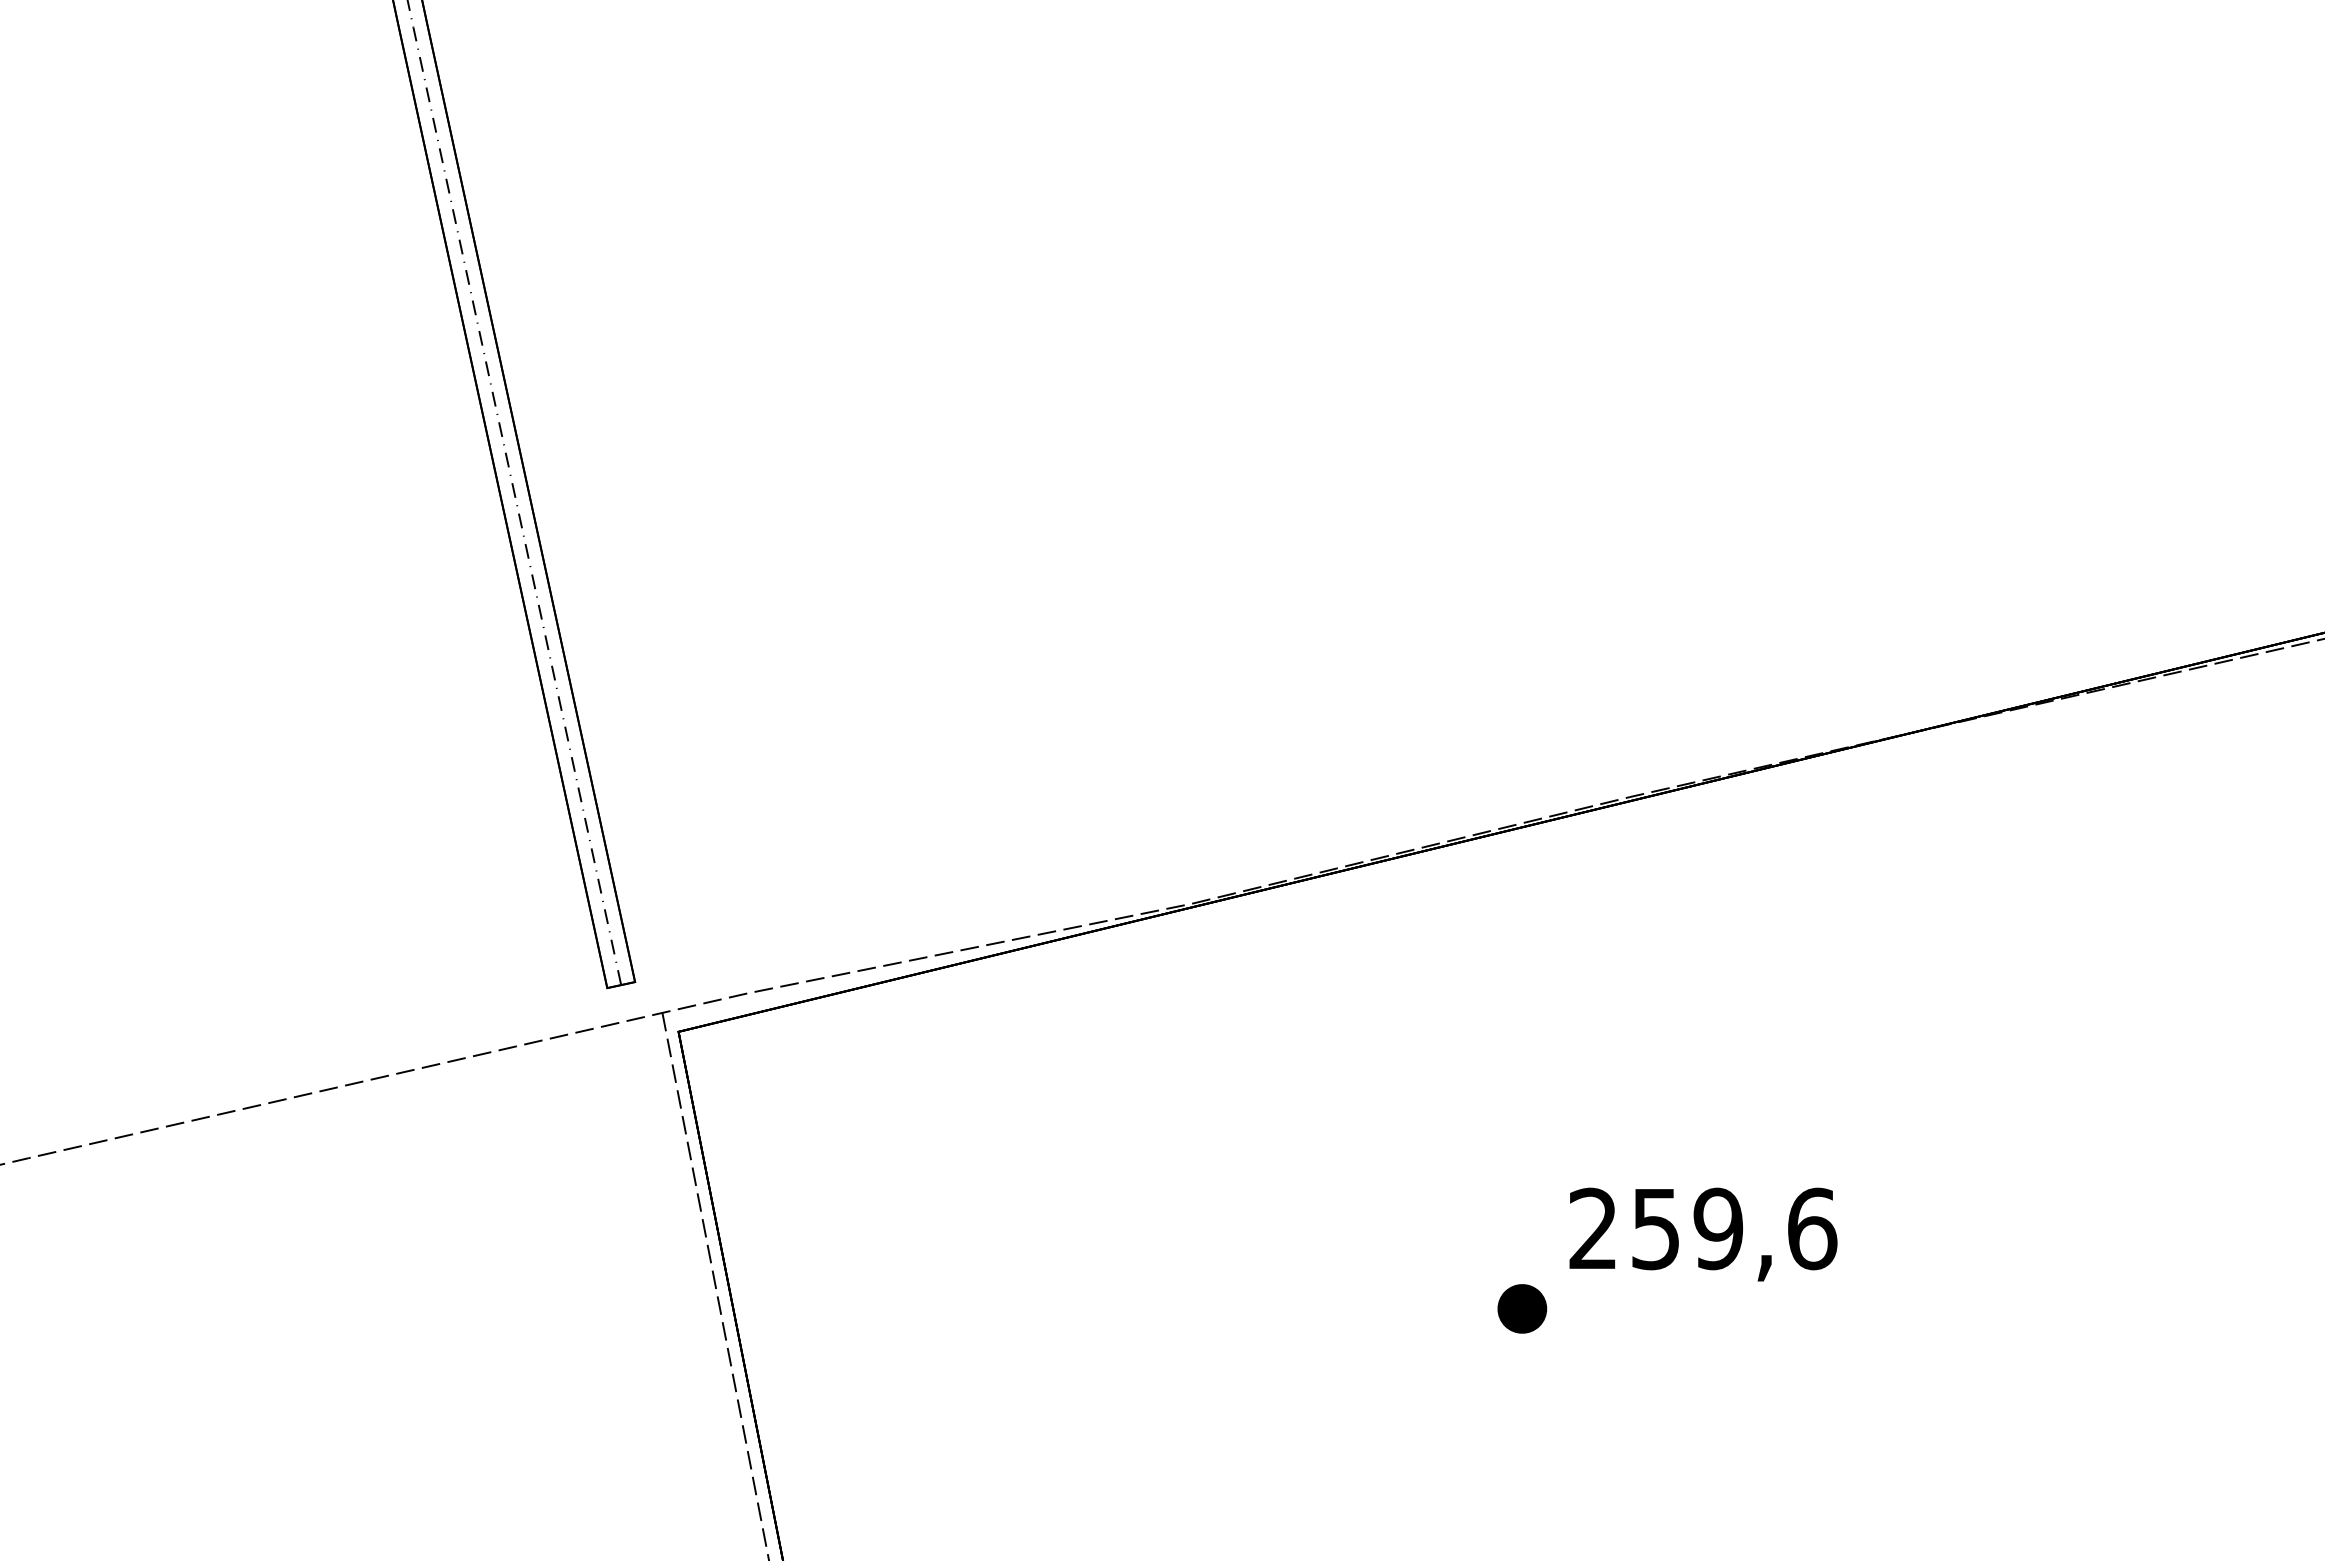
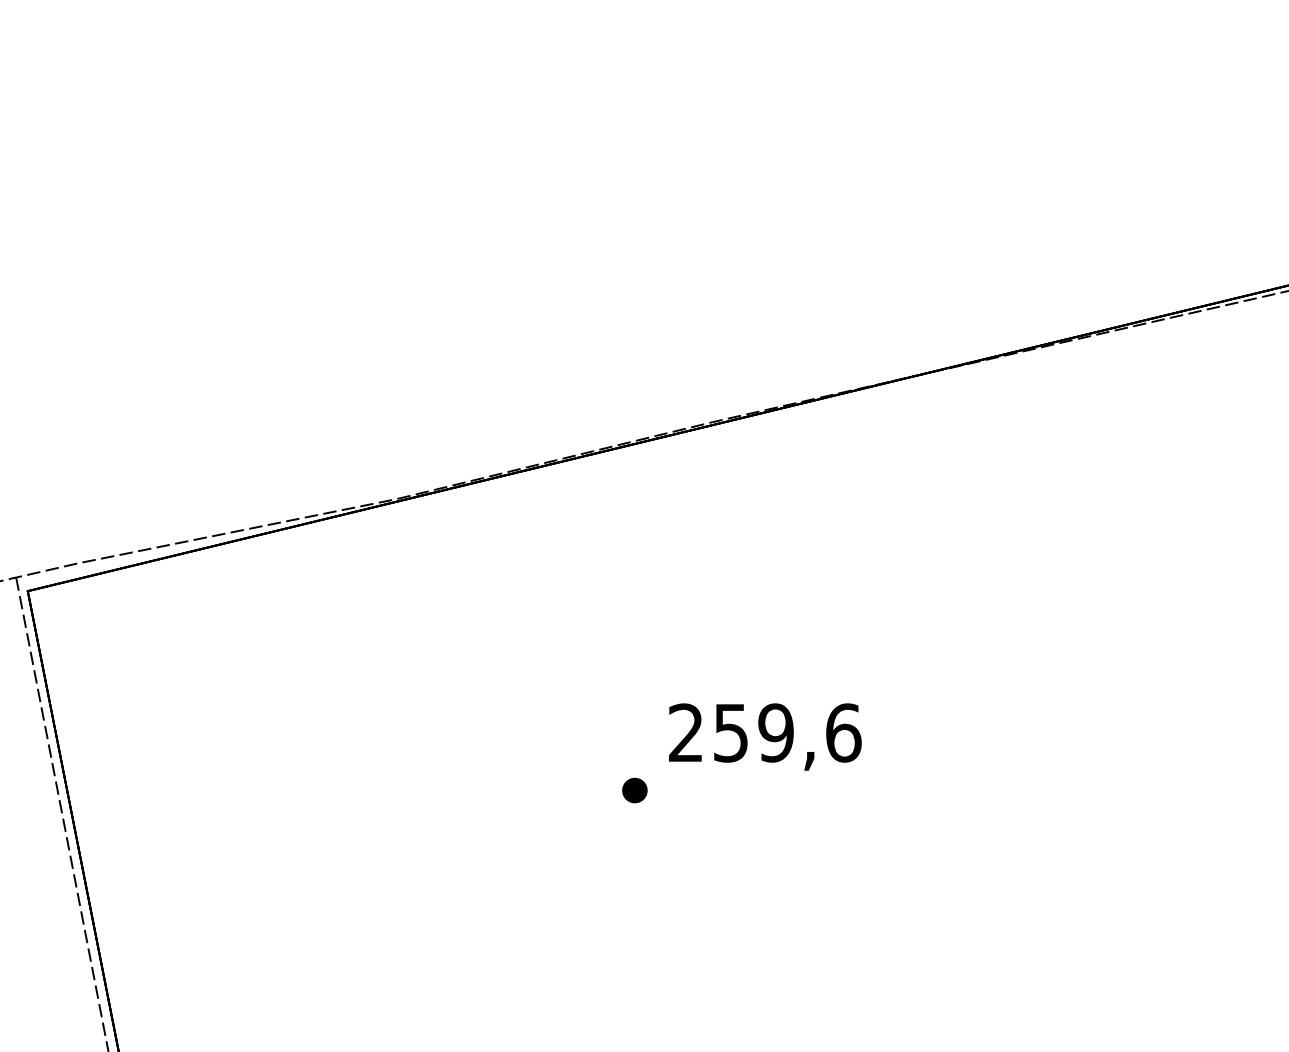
part: (1521, 1308) -> (634, 790), size x0.71

